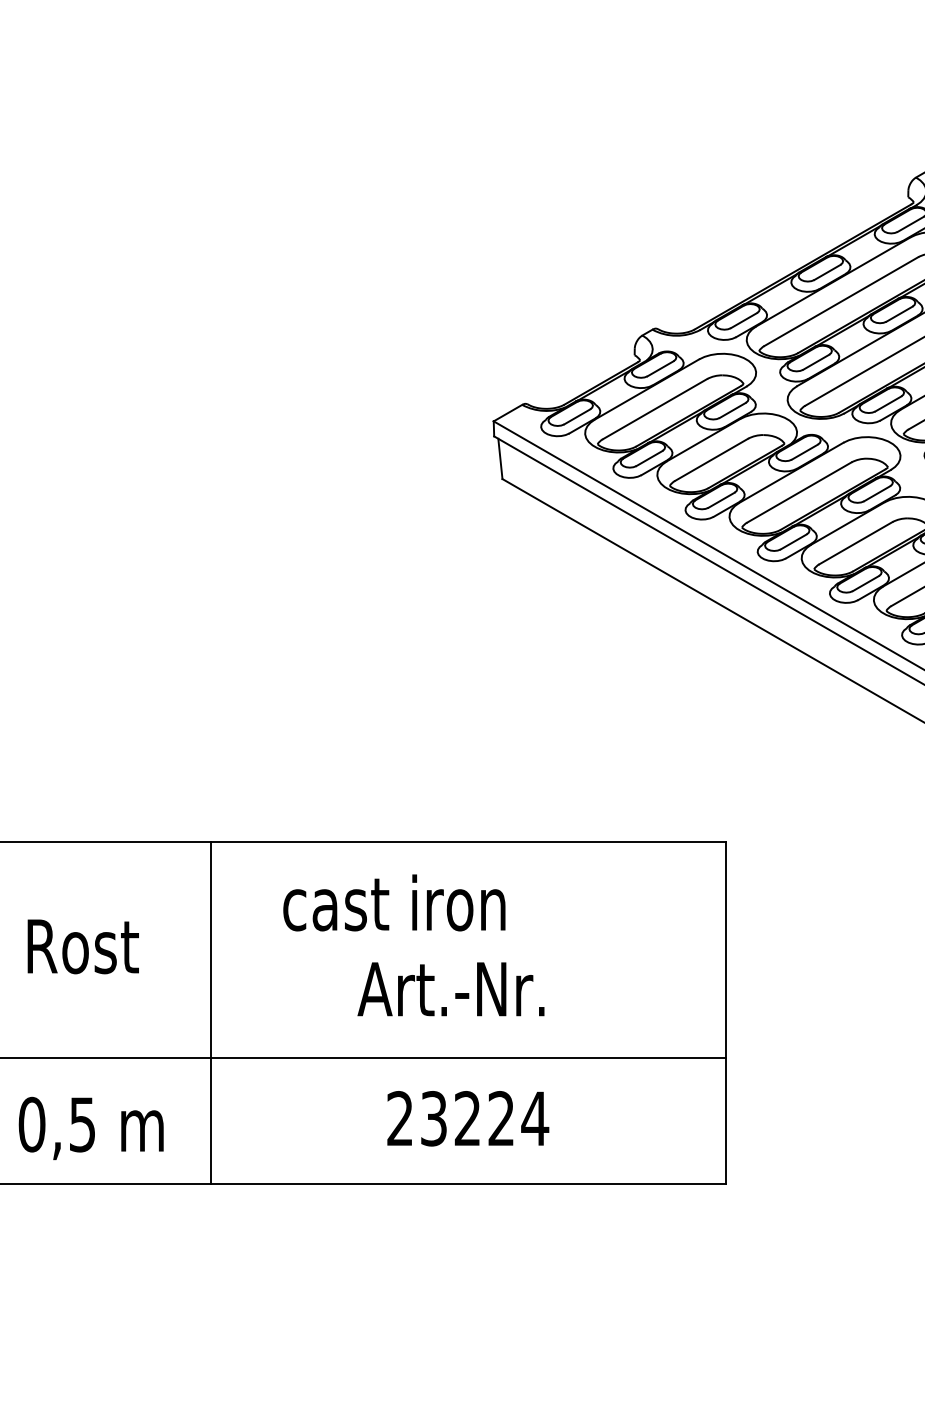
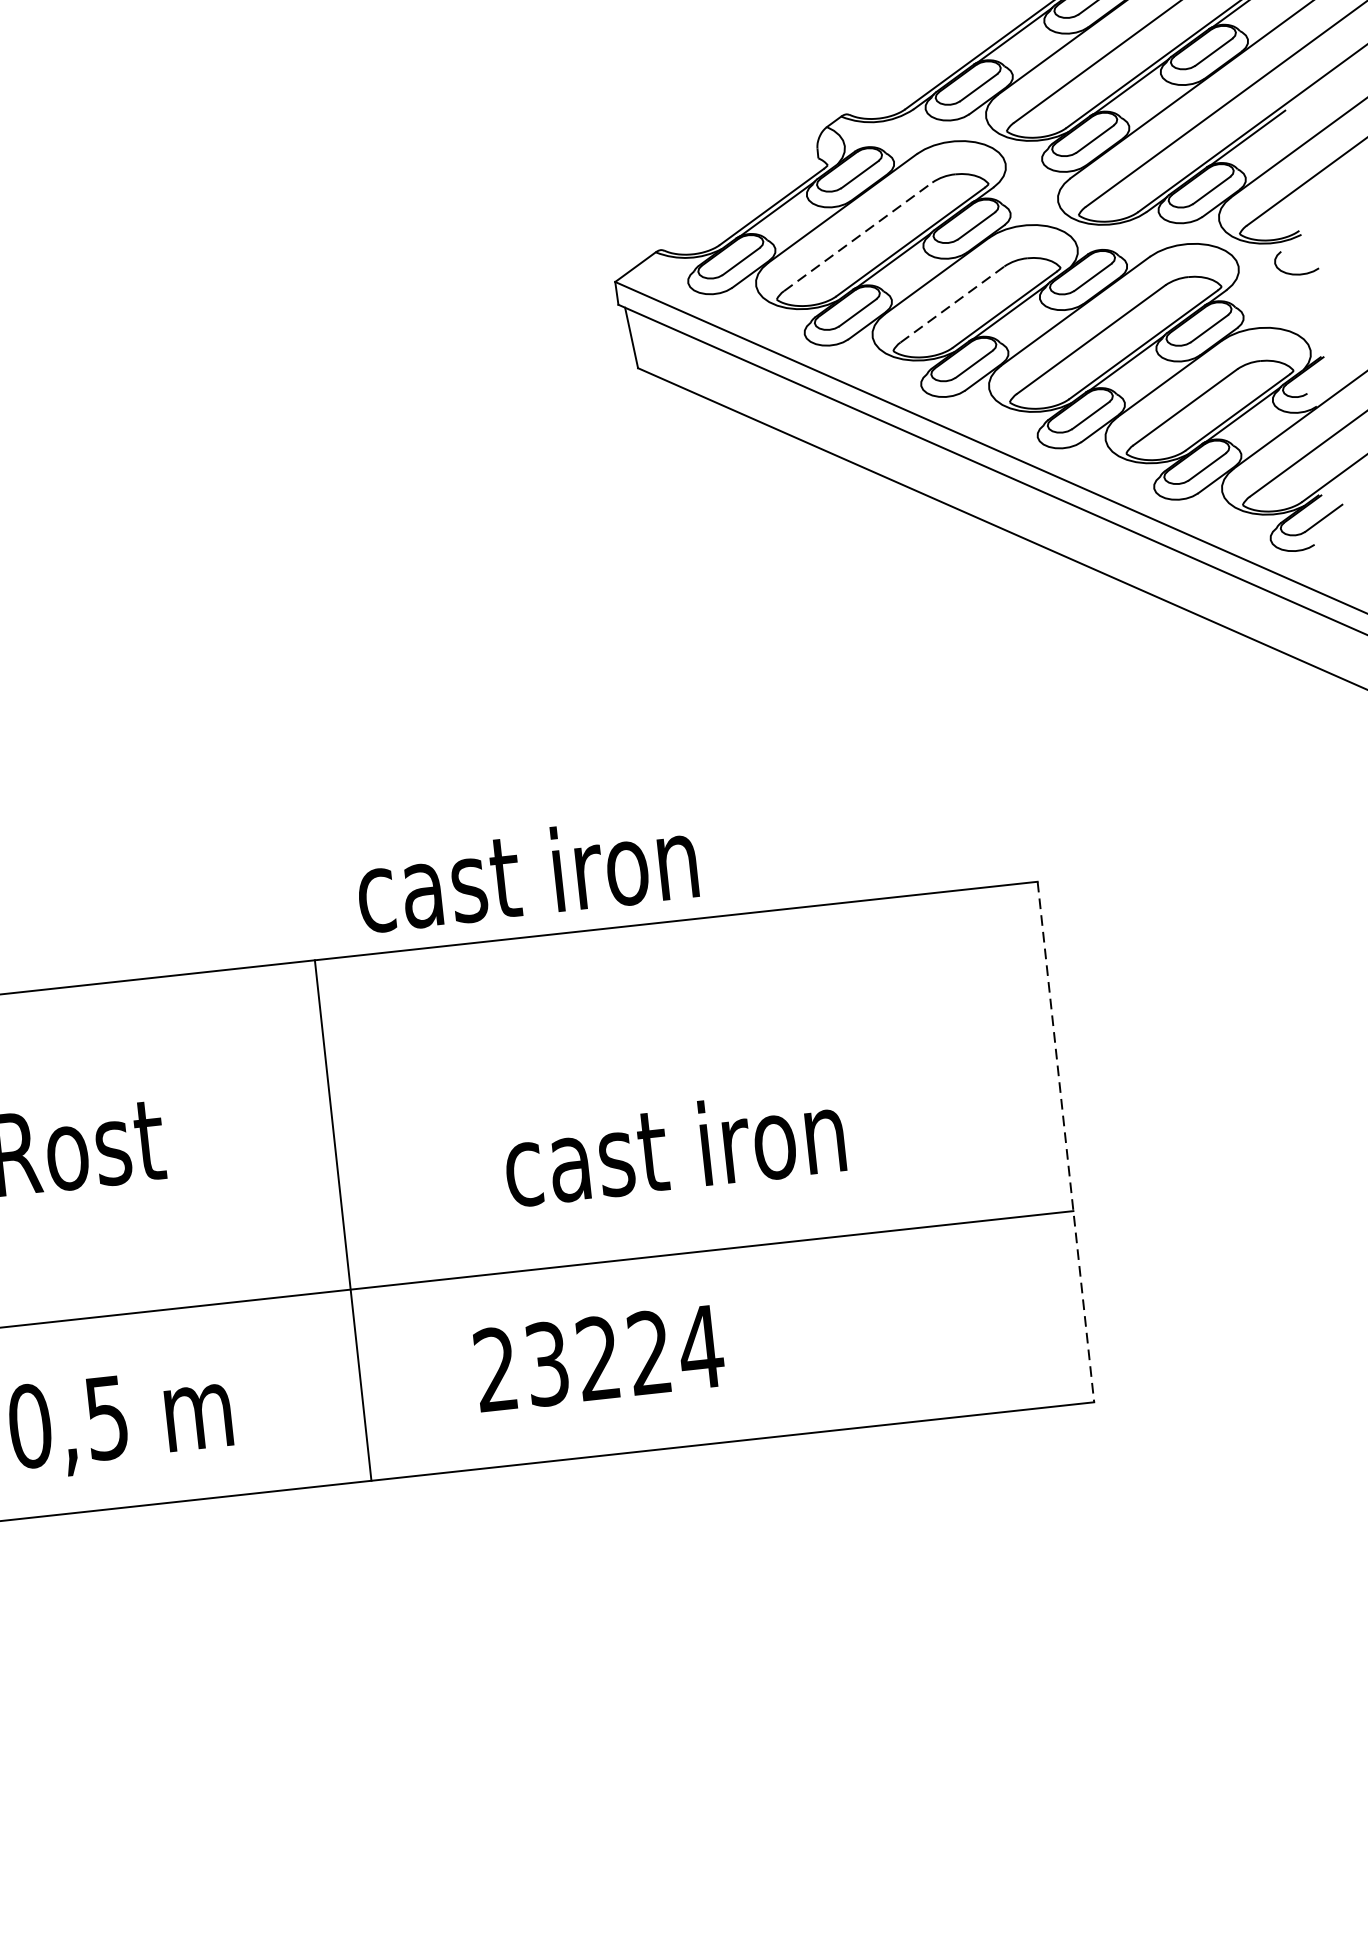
line: (655, 408) -> (858, 235), solid -> dashed
line: (712, 459) -> (953, 303), solid -> dashed
text: (394, 902) -> (526, 872), moved
text: (469, 988) -> (672, 1147), Art.-Nr. -> cast iron
line: (211, 1012) -> (343, 1219), moved
line: (726, 1013) -> (1066, 1142), solid -> dashed
text: (468, 1118) -> (599, 1357), moved

